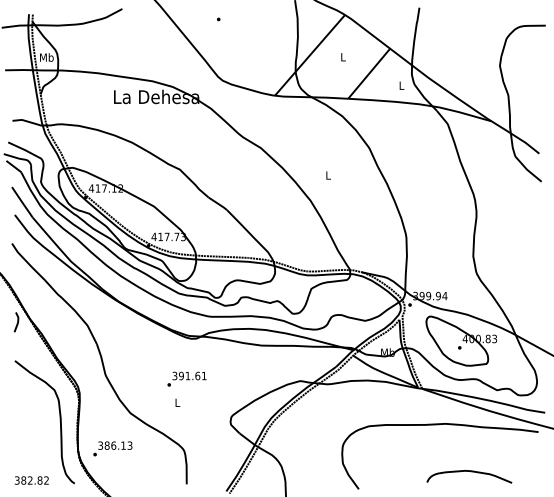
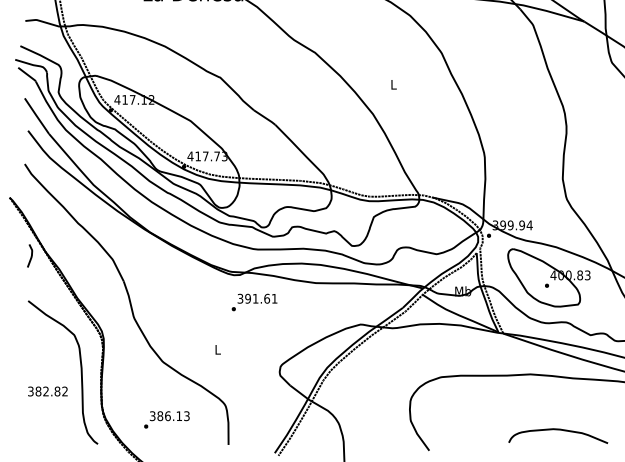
text: (186, 378) -> (253, 301), moved
text: (112, 448) -> (166, 419), moved
text: (31, 480) -> (47, 391), moved

